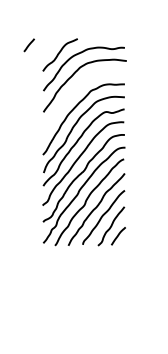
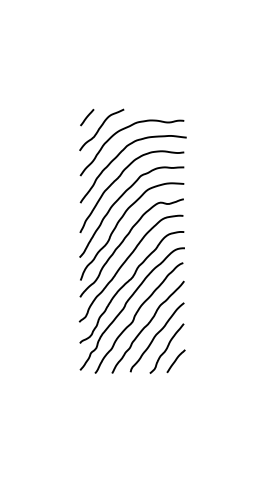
line: (29, 45) -> (87, 117), moved
curve: (73, 93) -> (118, 178), added

